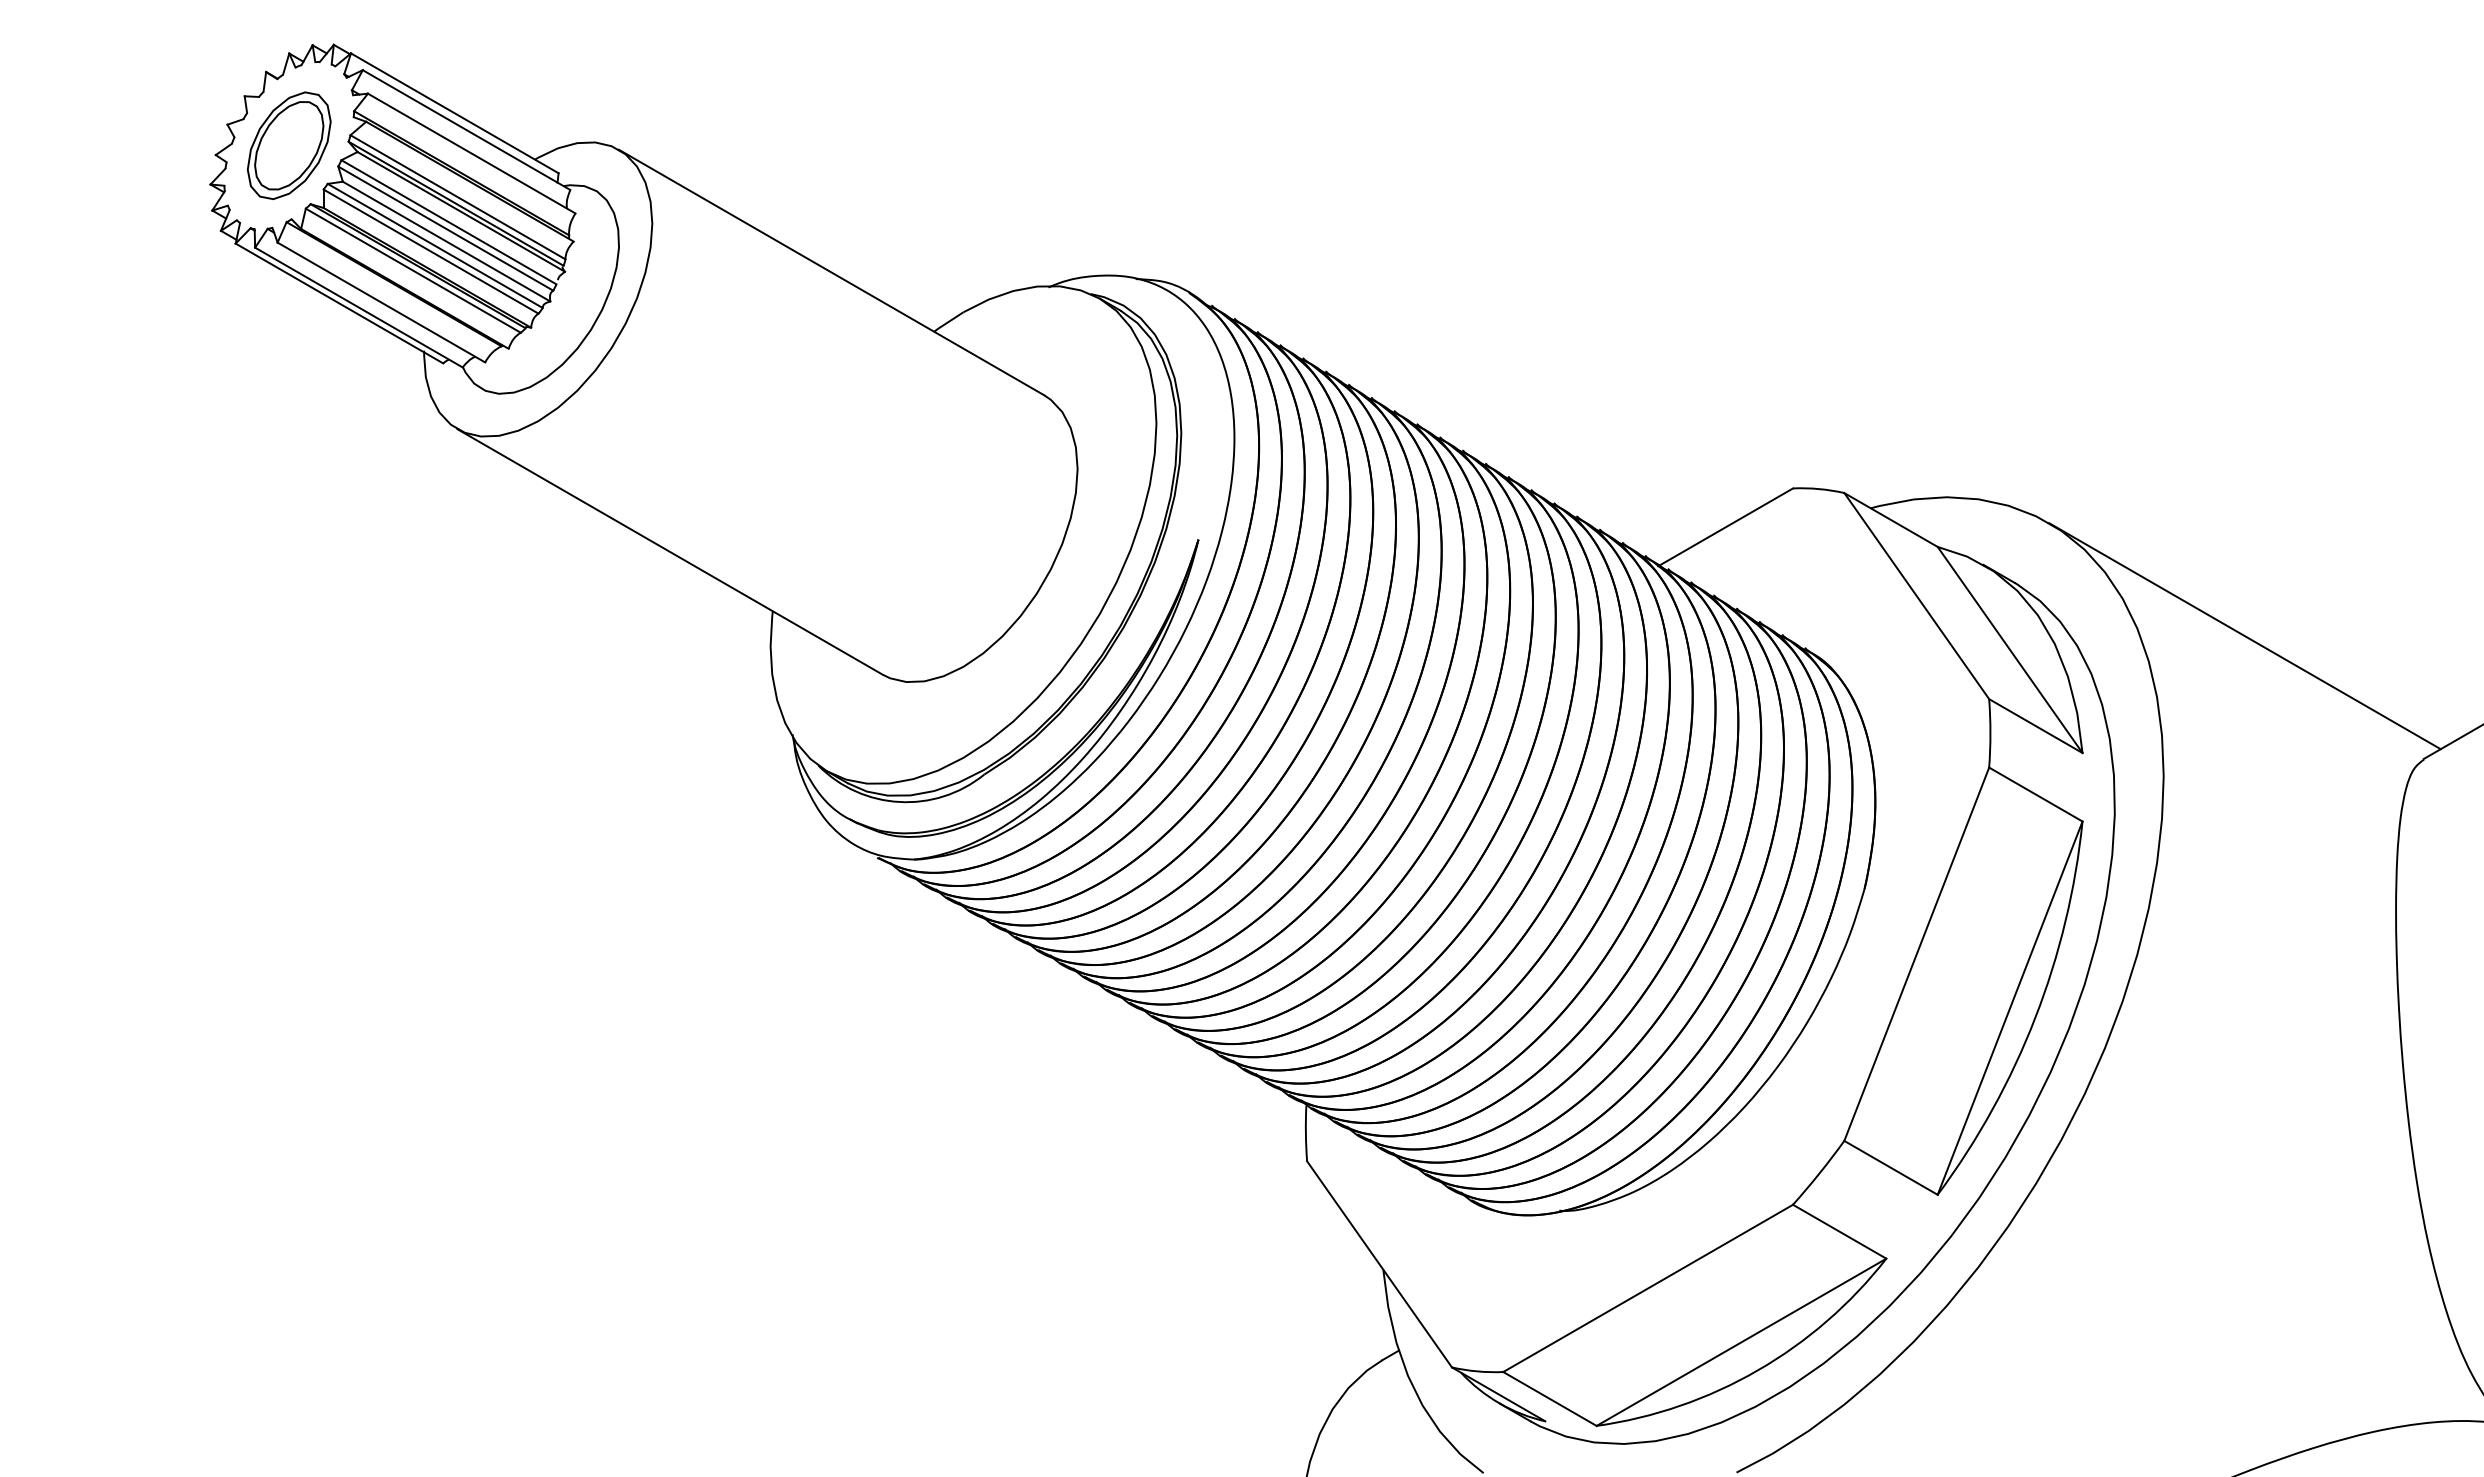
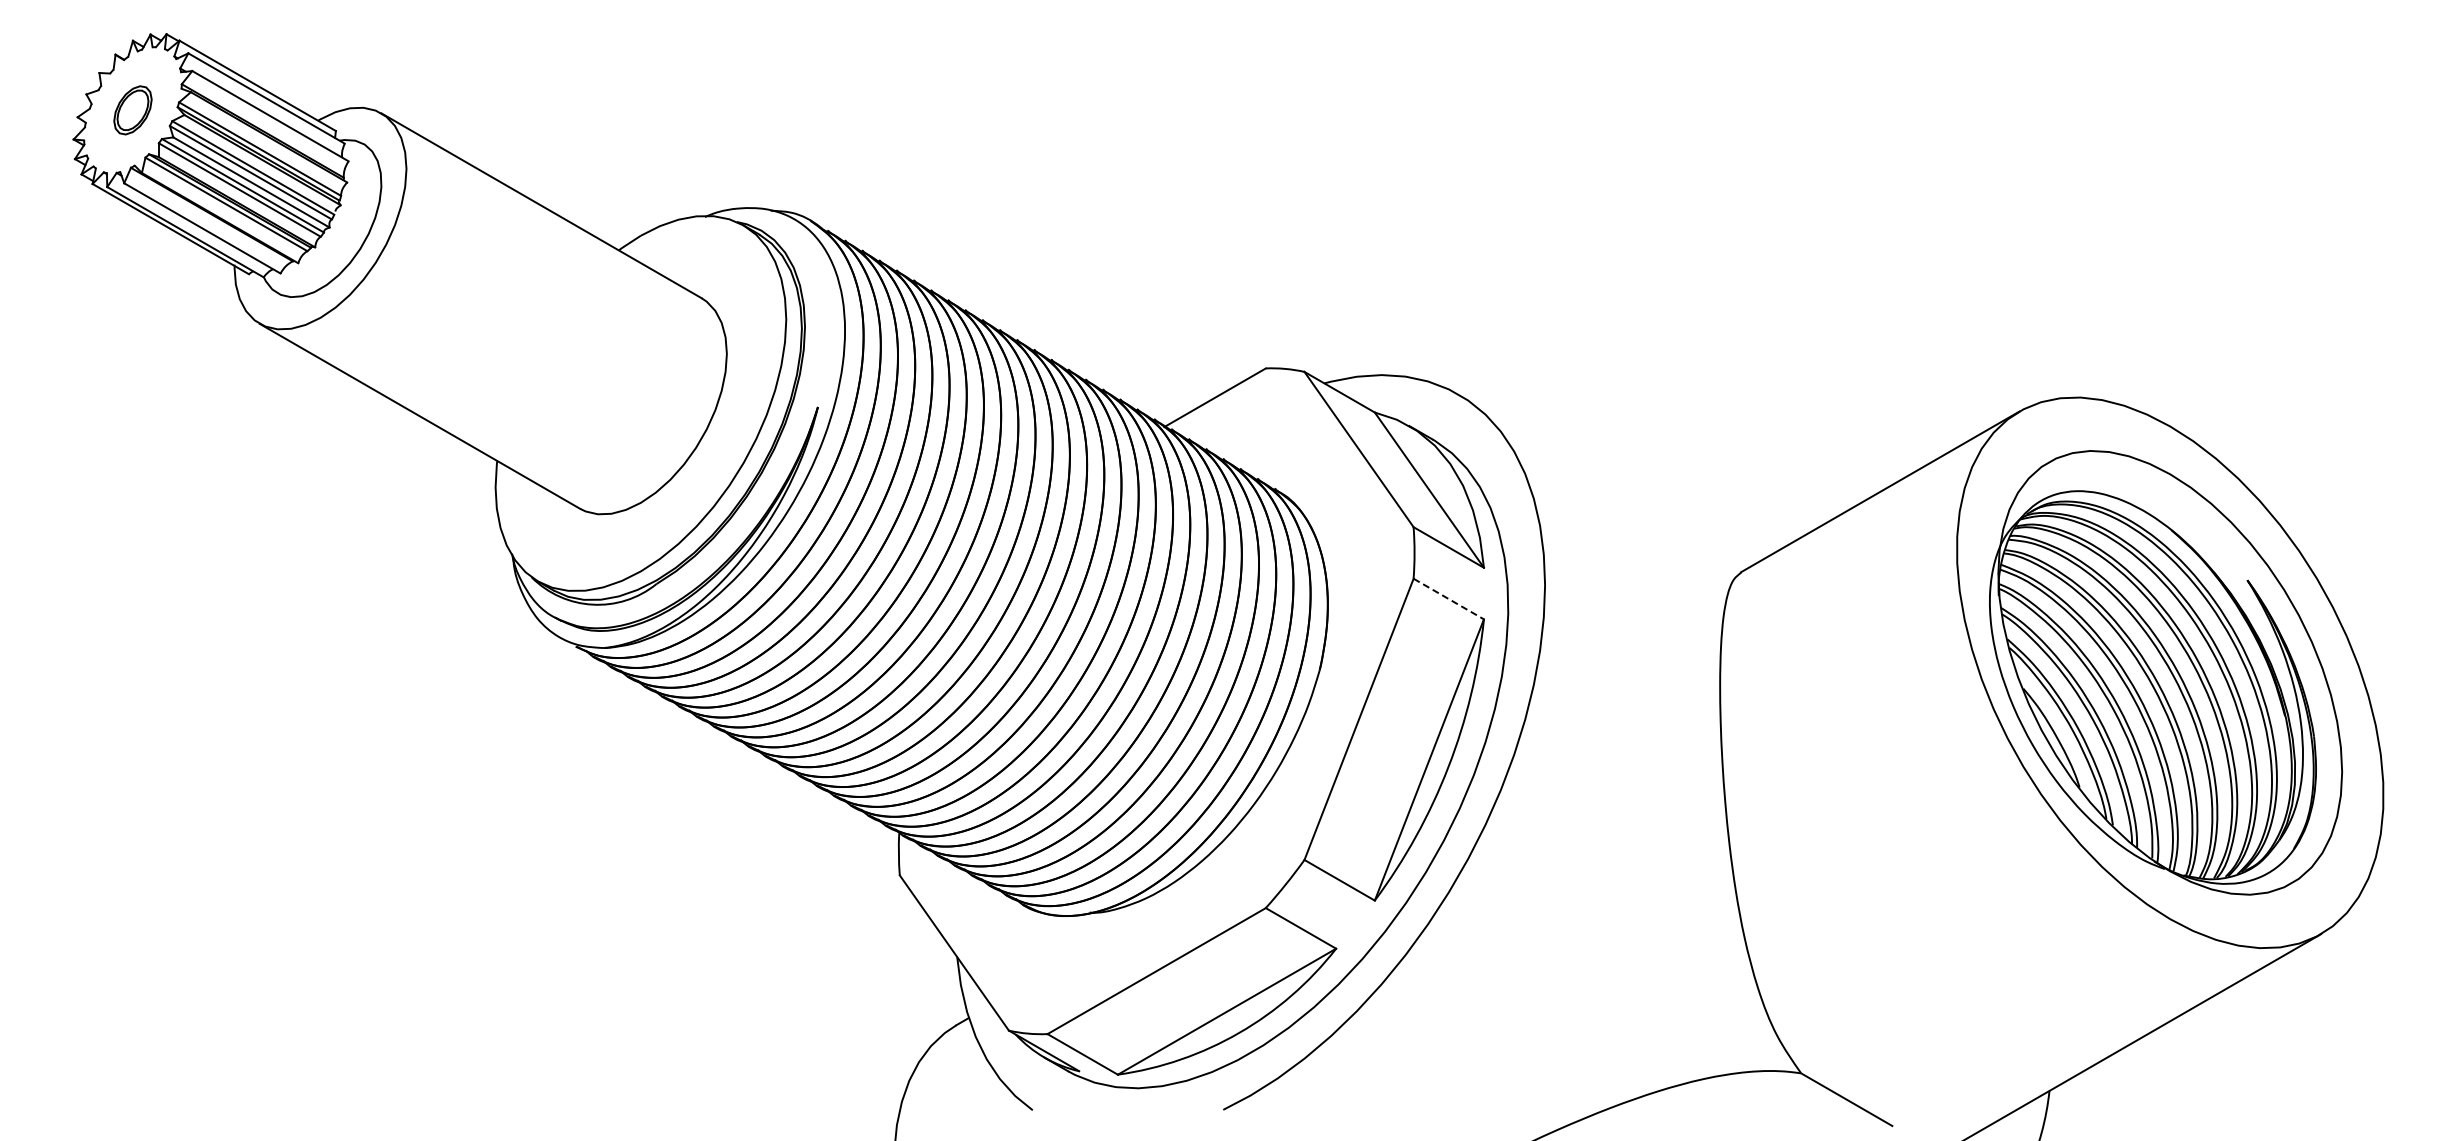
part: (288, 146) -> (132, 110), size x0.6
line: (2243, 635) -> (1605, 479), removed
line: (2035, 795) -> (1448, 599), solid -> dashed

